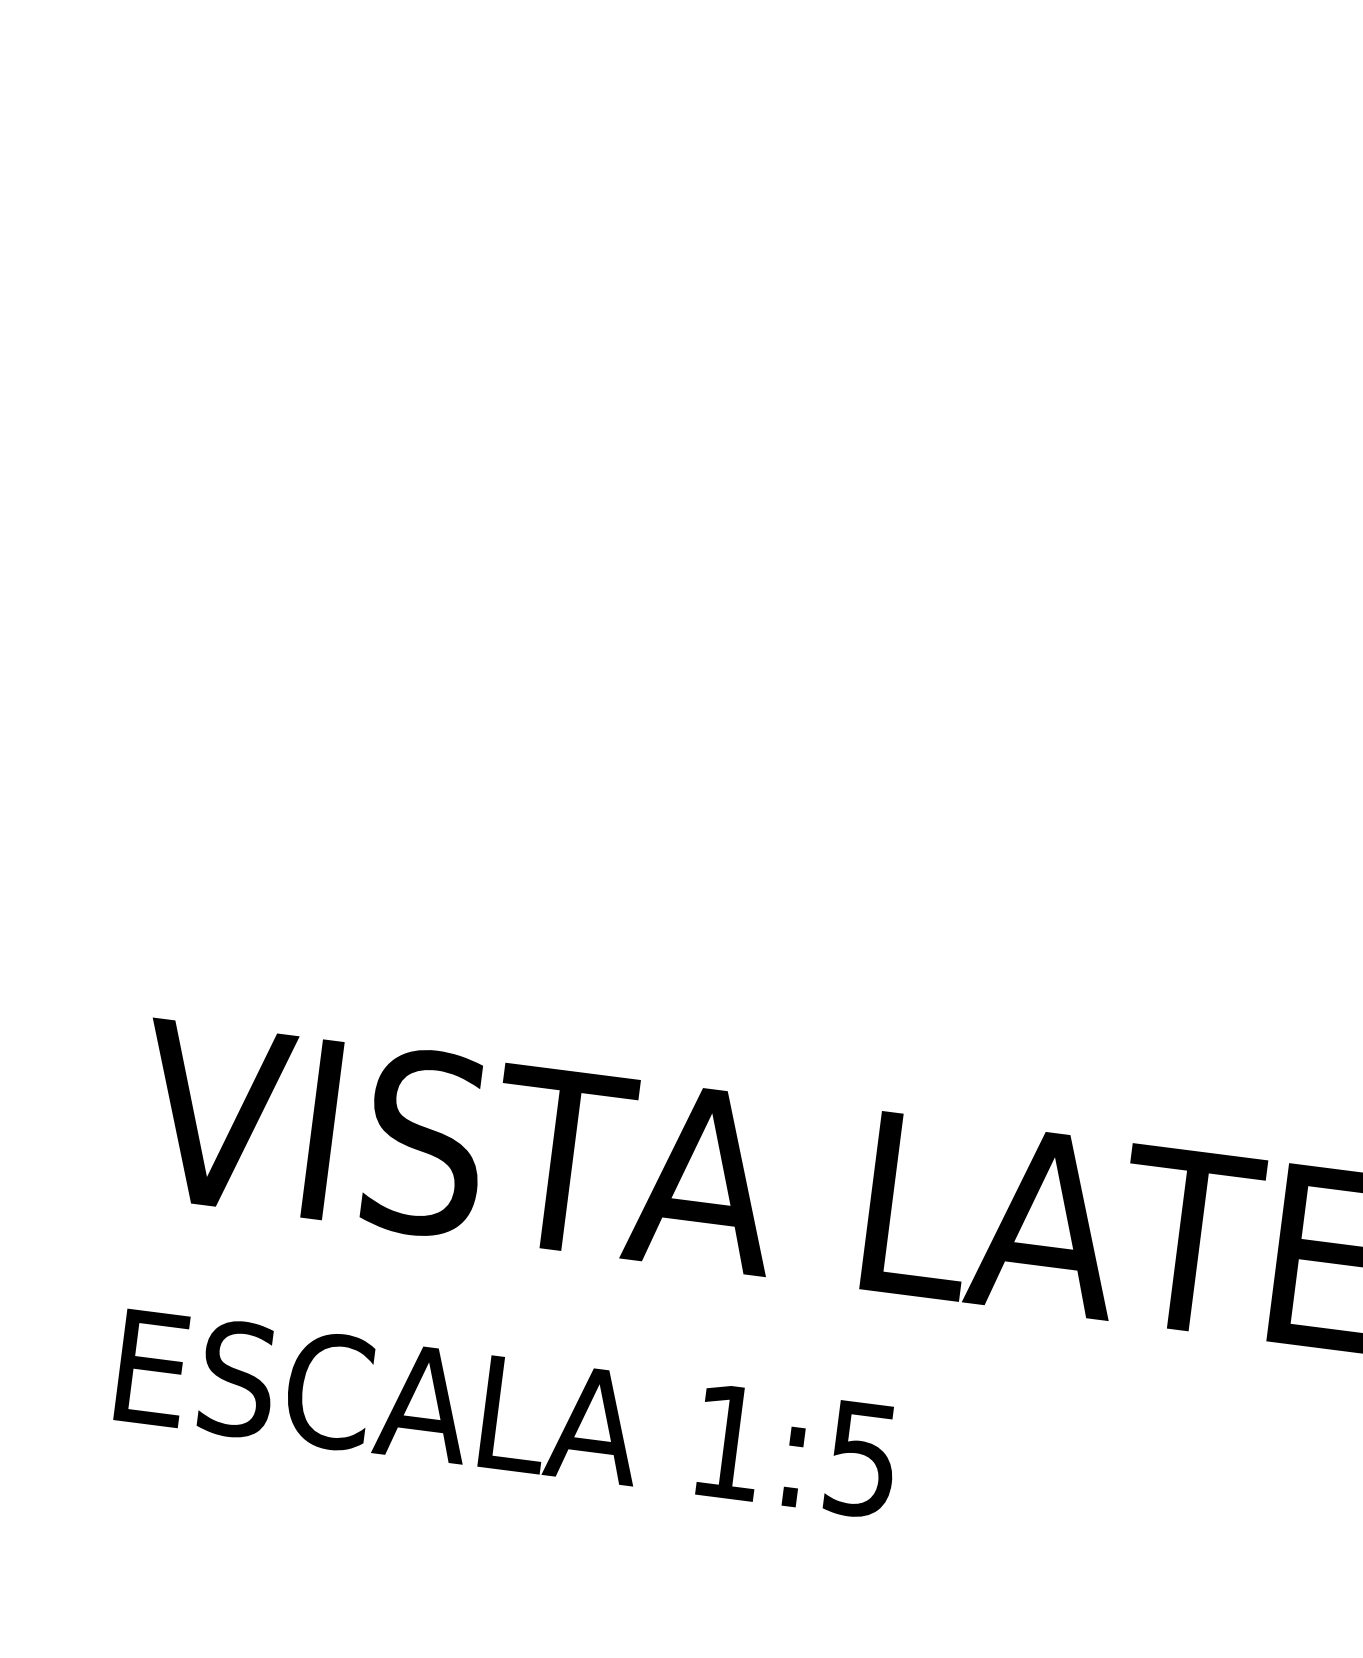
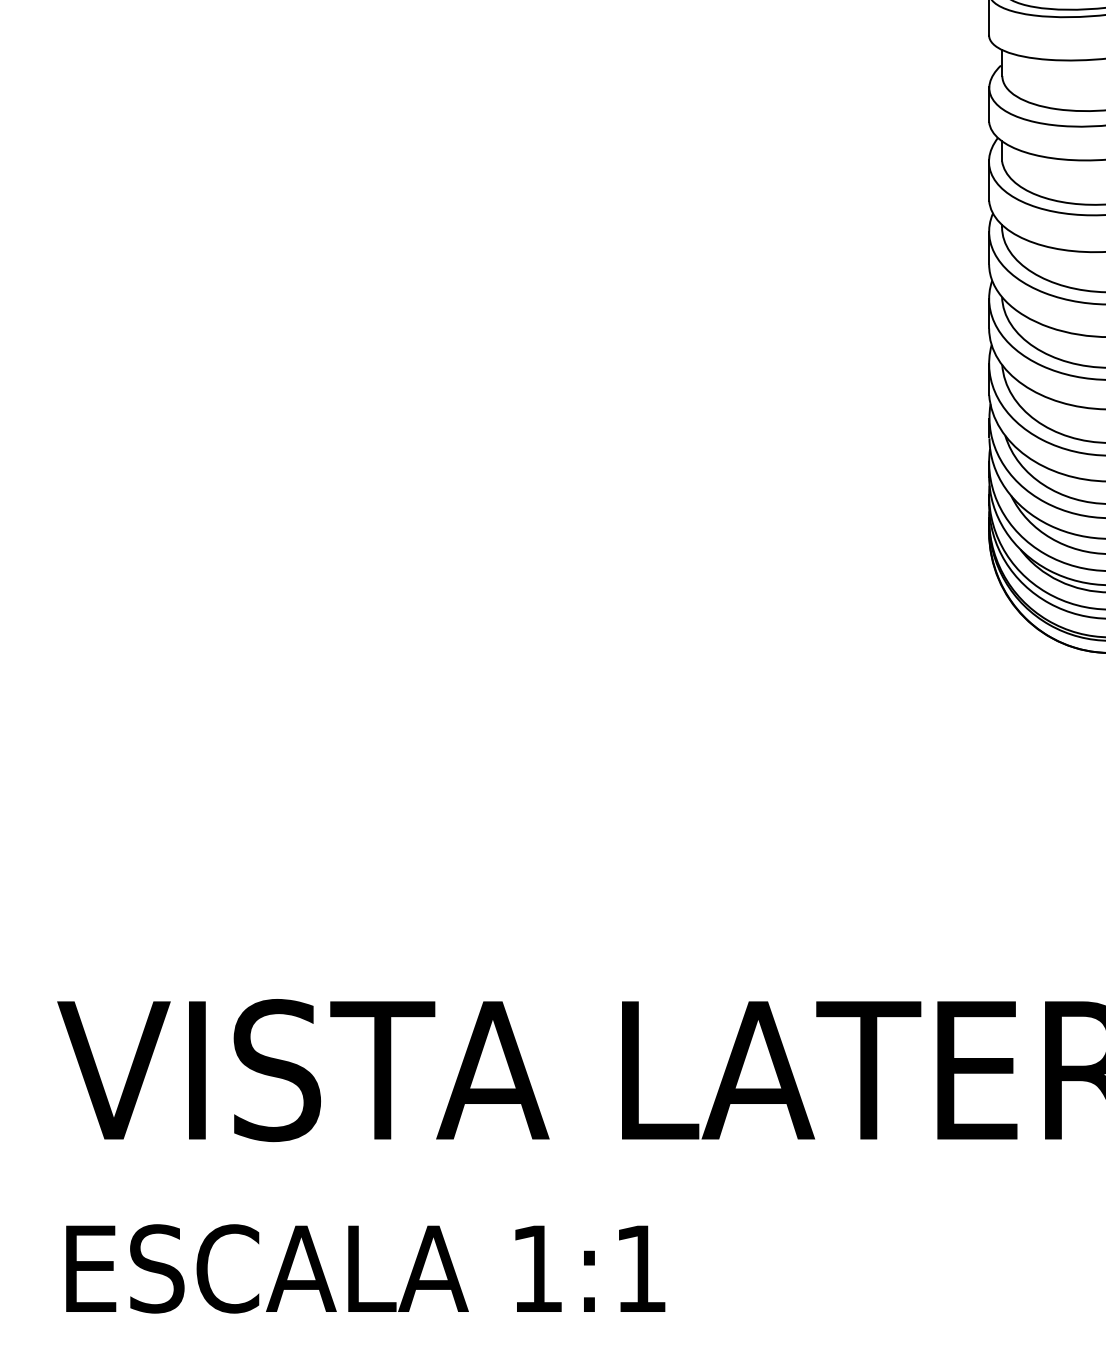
text: (861, 1460) -> (640, 1269), 1:5 -> 1:1

